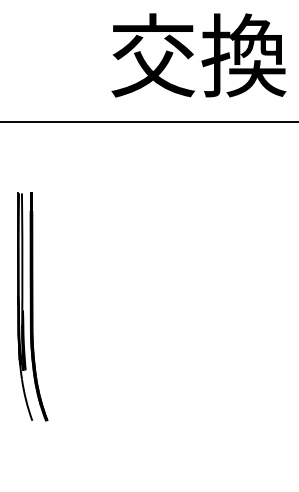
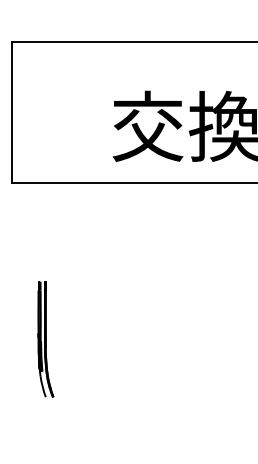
part: (32, 307) -> (45, 339), size x0.6

